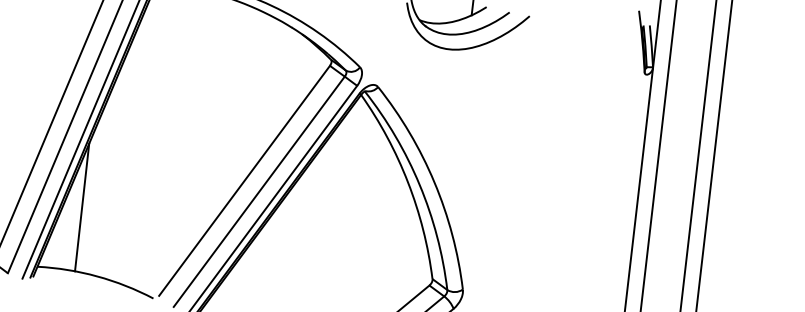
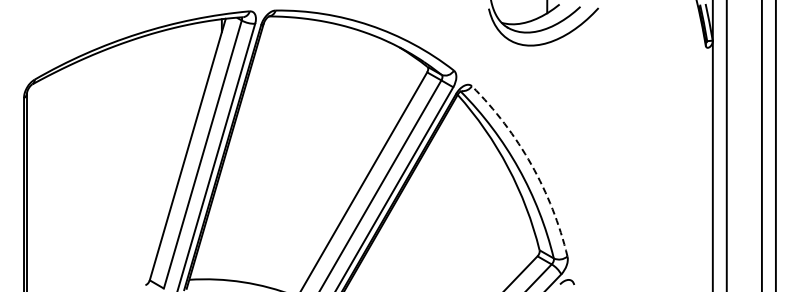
arc: (434, 182) -> (531, 164), solid -> dashed
line: (81, 207) -> (222, 222), removed

